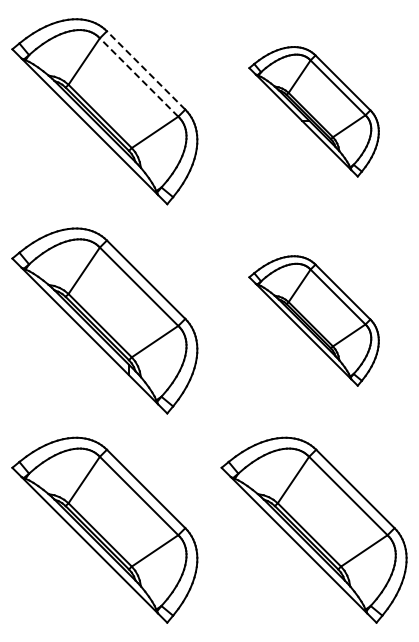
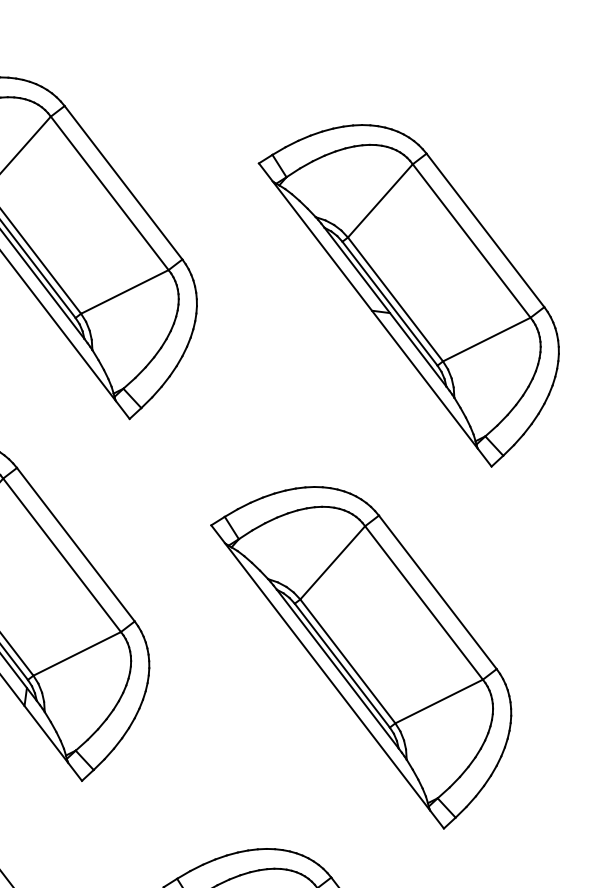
line: (145, 70) -> (122, 182), dashed -> solid
line: (138, 77) -> (108, 193), dashed -> solid
part: (313, 111) -> (403, 291), size x1.43
part: (313, 320) -> (356, 653), size x1.43

